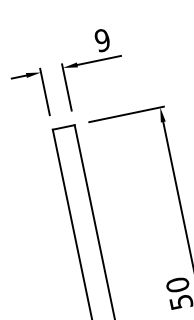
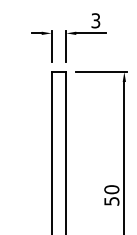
text: (101, 40) -> (95, 20), 9 -> 3

